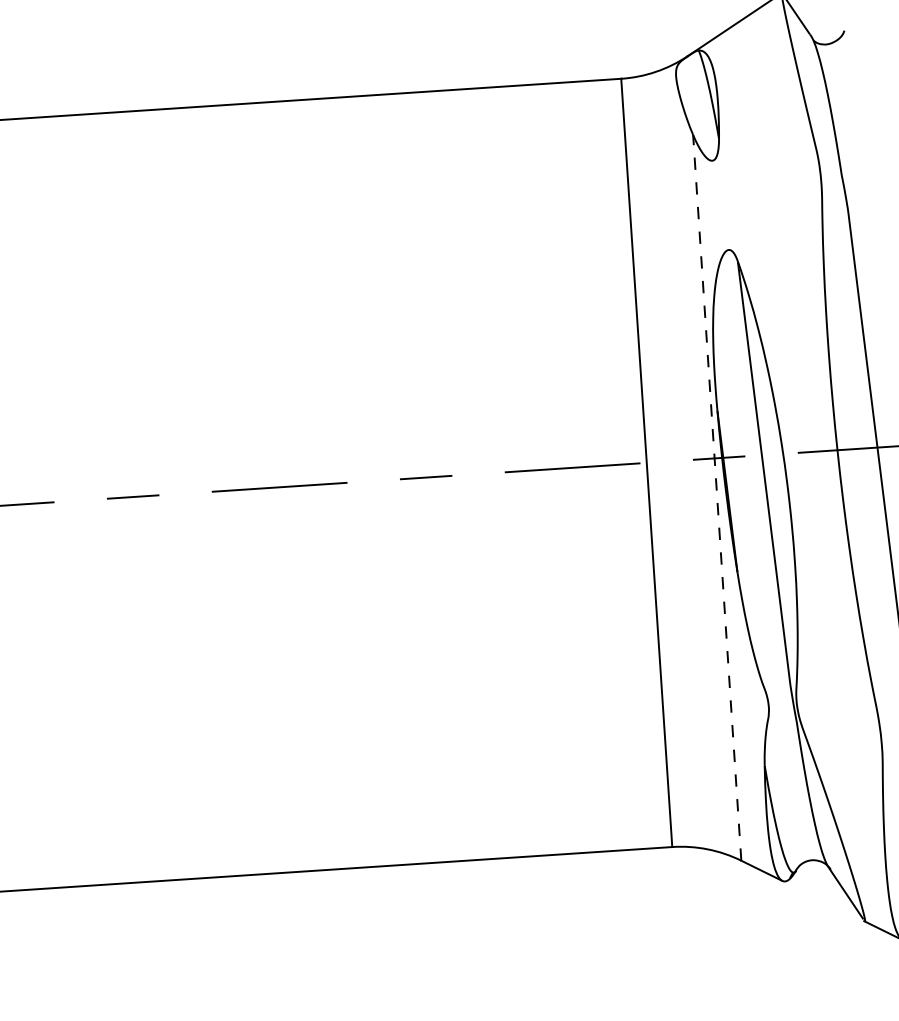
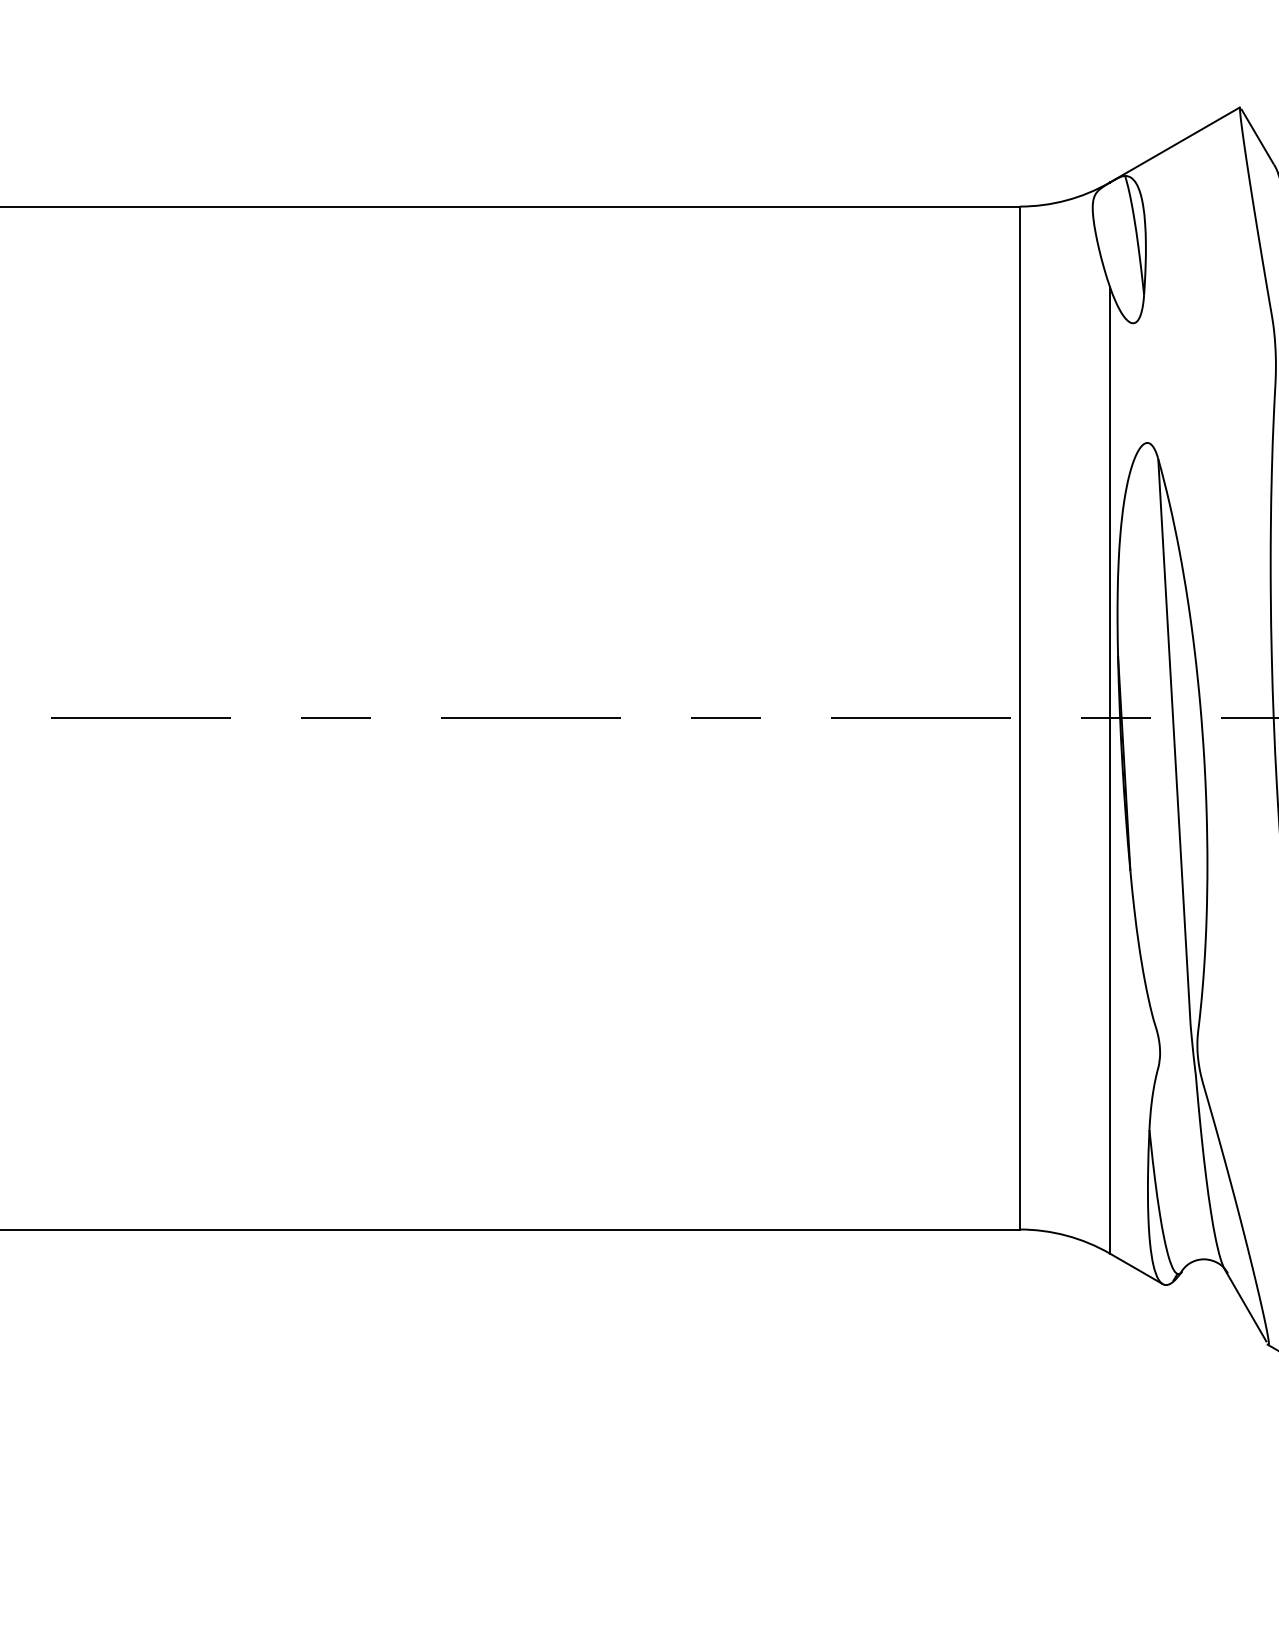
line: (717, 497) -> (1110, 770), dashed -> solid

